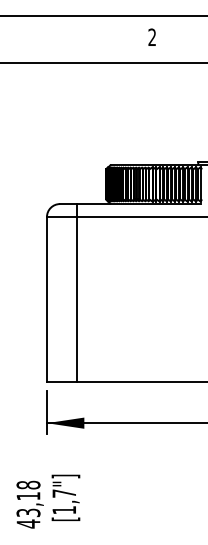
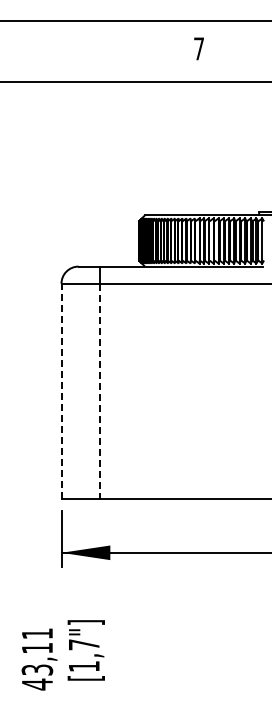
text: (151, 37) -> (198, 48), 2 -> 7
line: (46, 299) -> (61, 391), solid -> dashed
line: (76, 299) -> (100, 391), solid -> dashed
text: (28, 484) -> (37, 633), 43,18 -> 43,11

